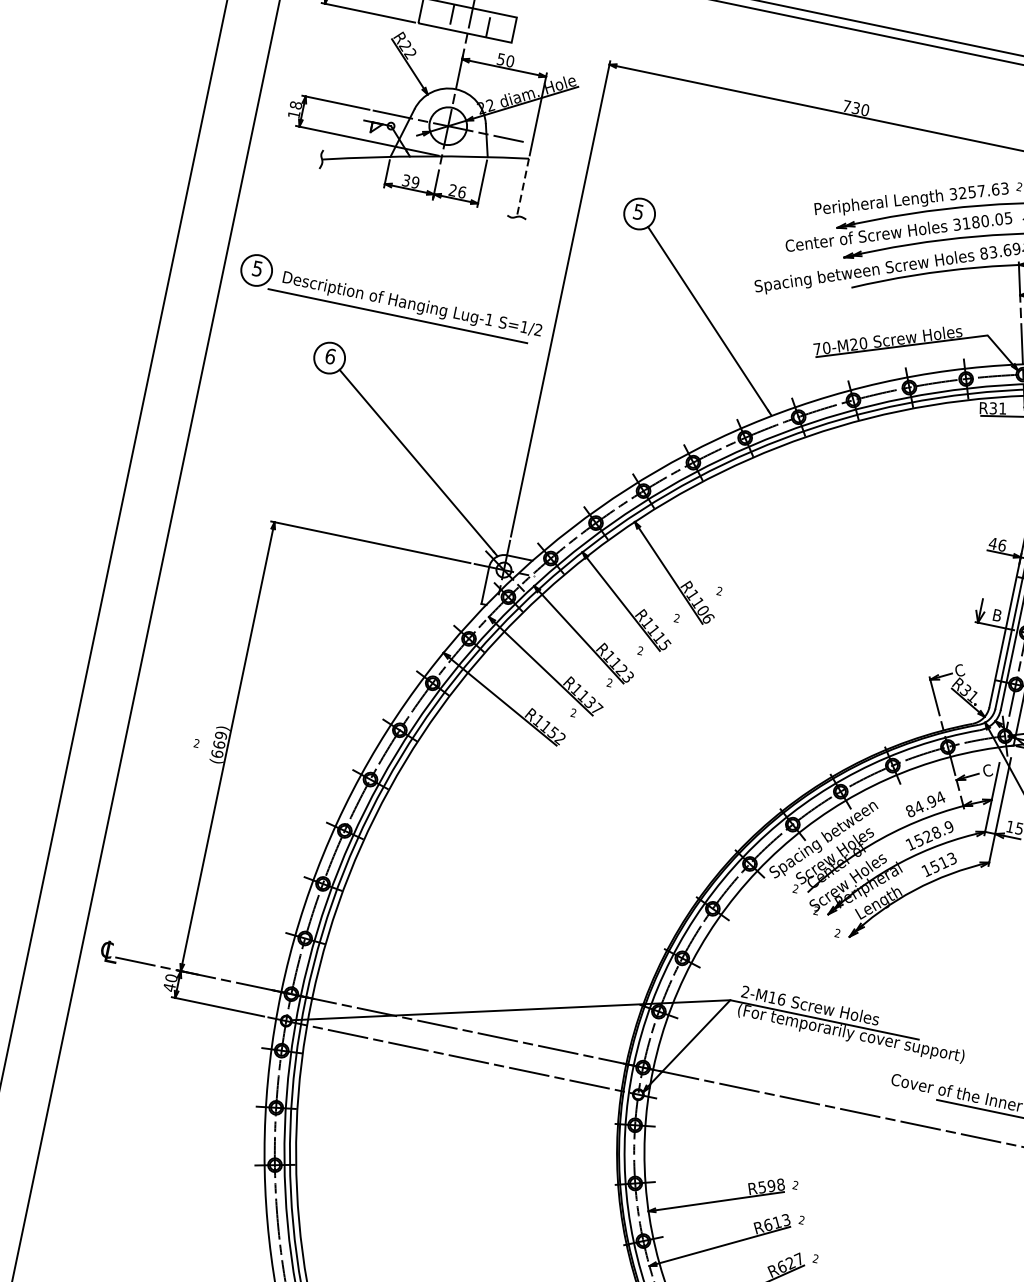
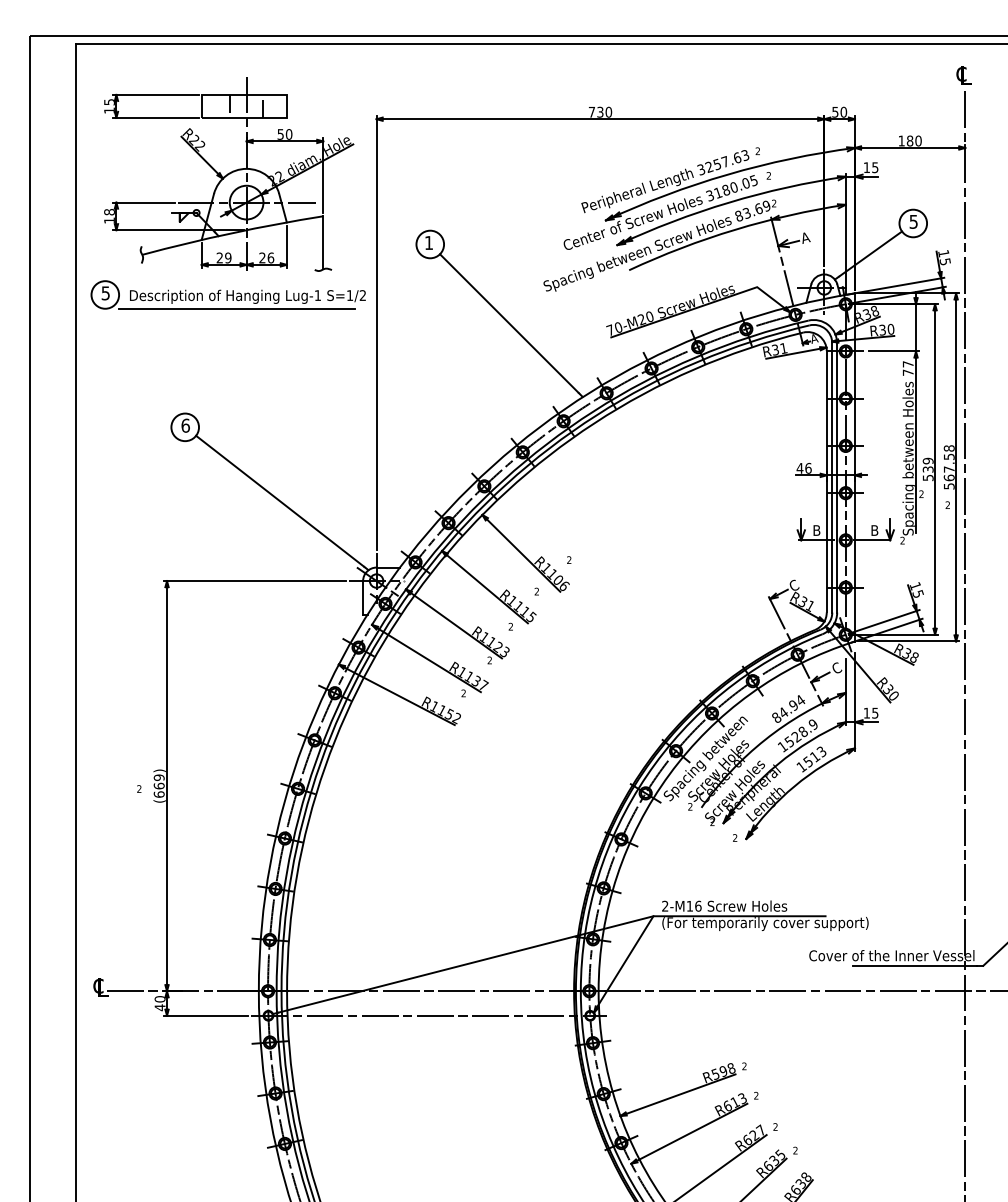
text: (405, 181) -> (219, 258), 39 -> 29
line: (523, 187) -> (323, 242), dashed -> solid
text: (637, 212) -> (428, 243), 5 -> 1
part: (390, 297) -> (227, 294), moved

